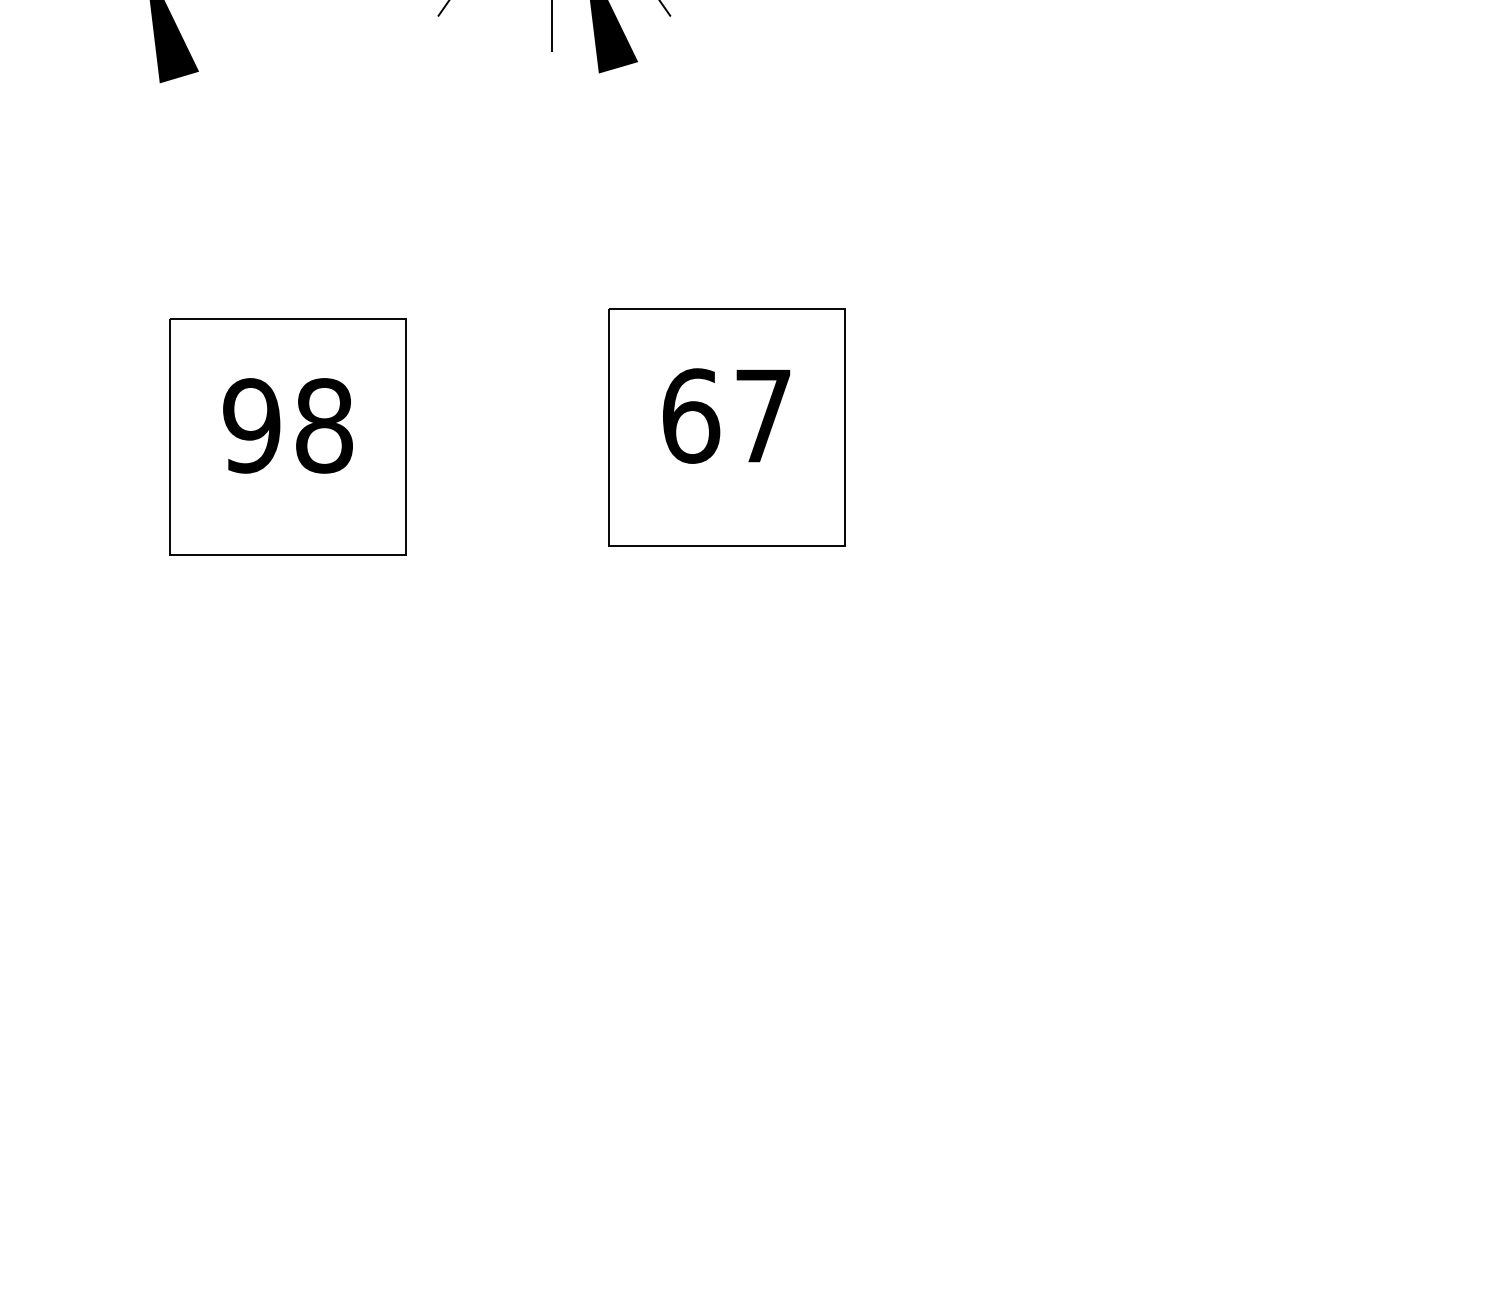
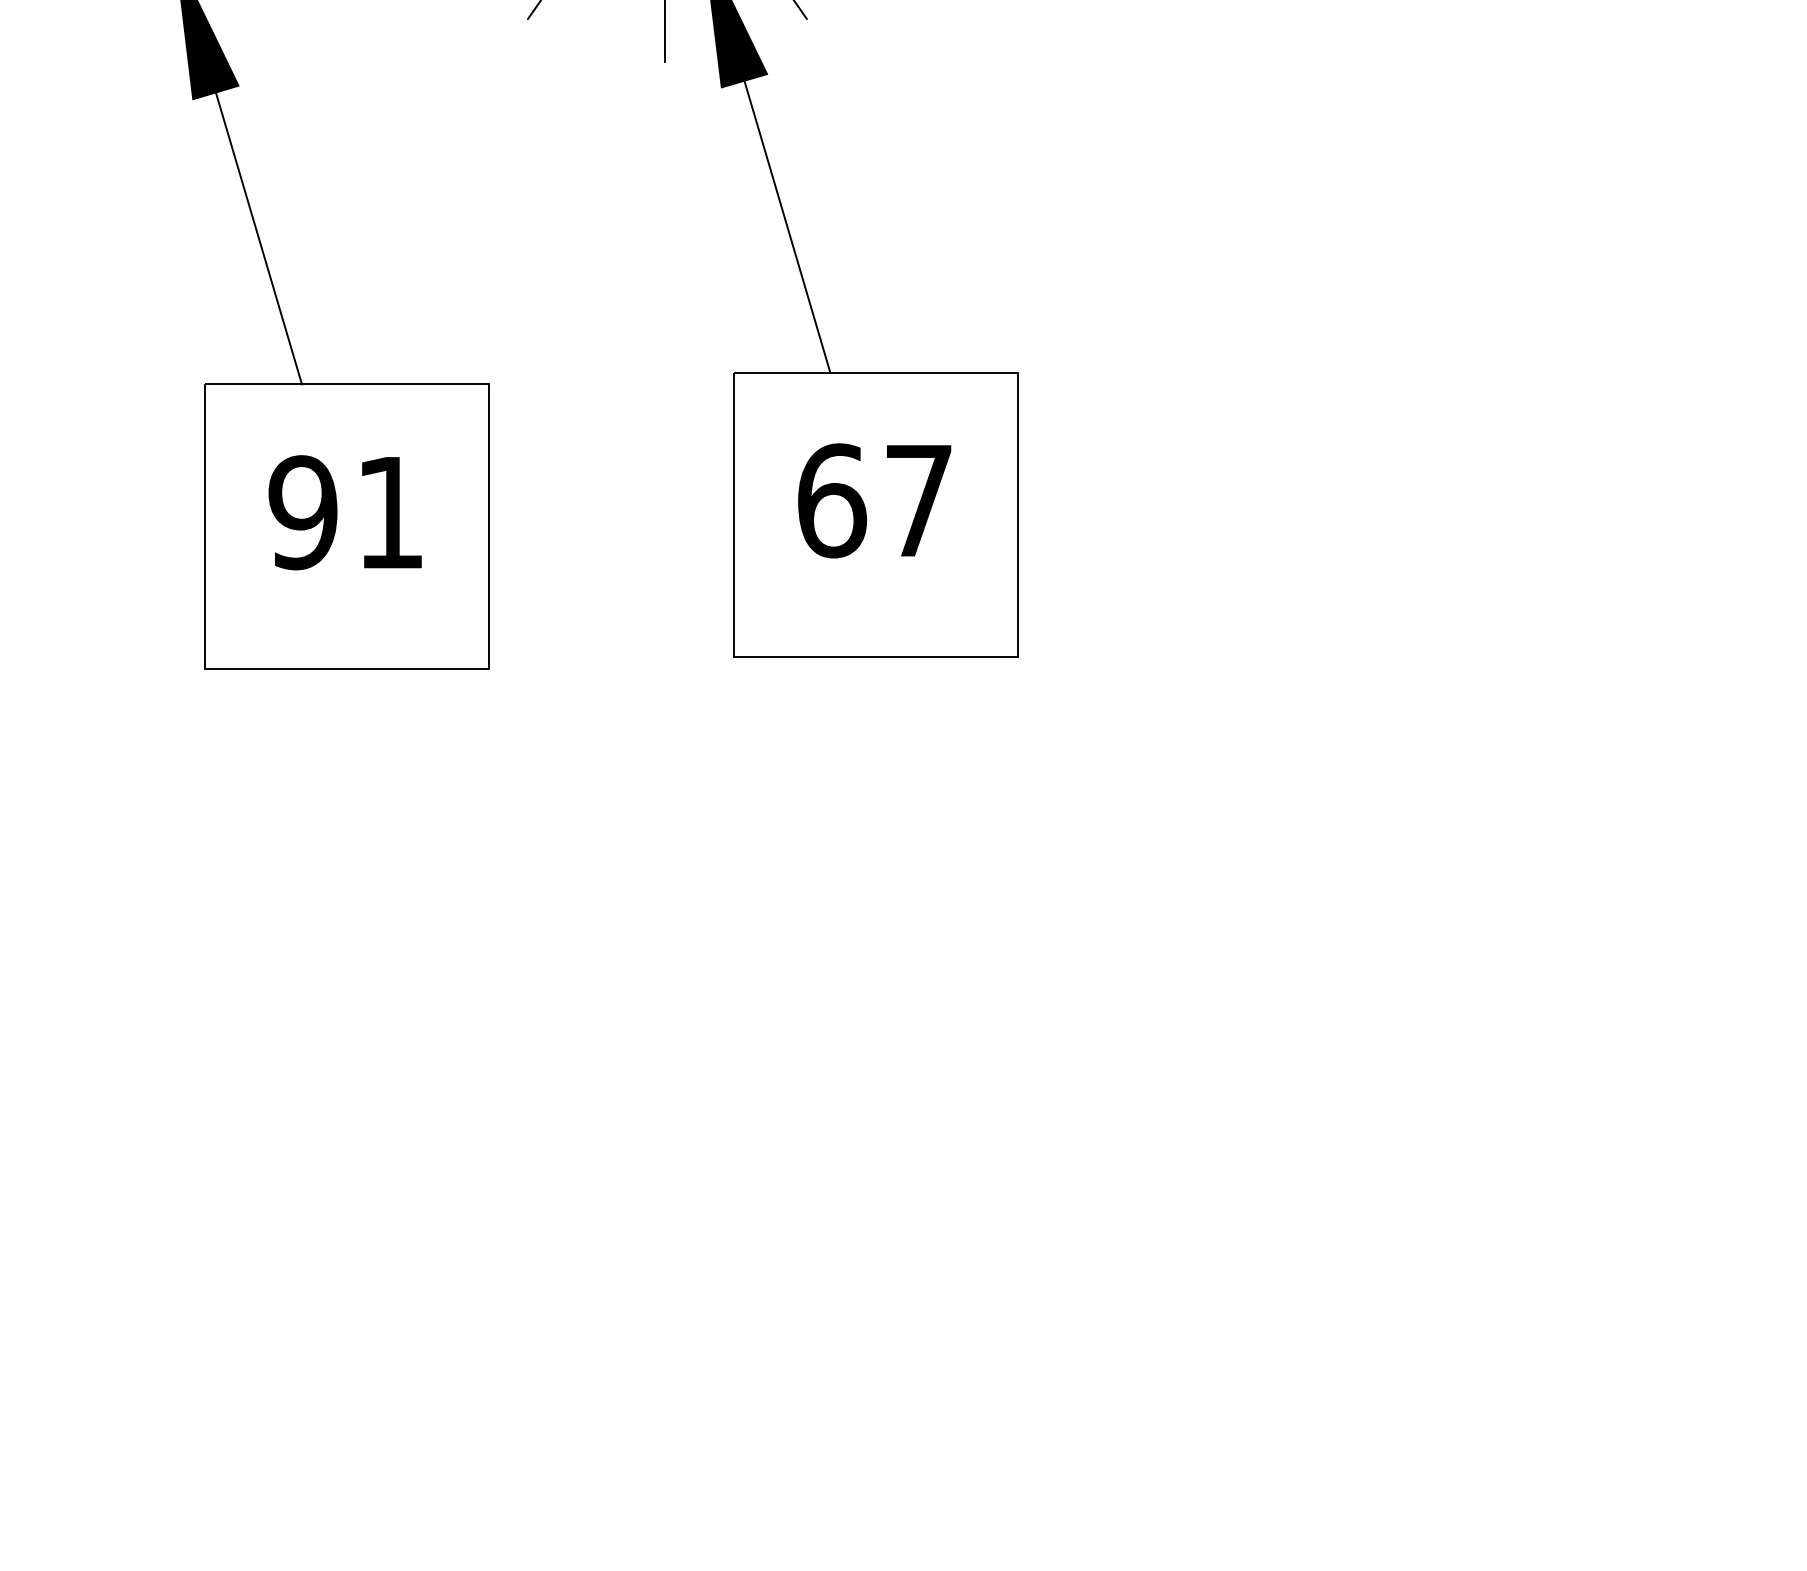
line: (654, 188) -> (787, 226), added
line: (214, 198) -> (258, 238), added
text: (324, 425) -> (390, 512), 98 -> 91

